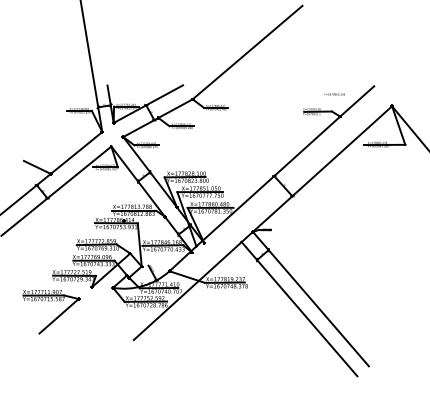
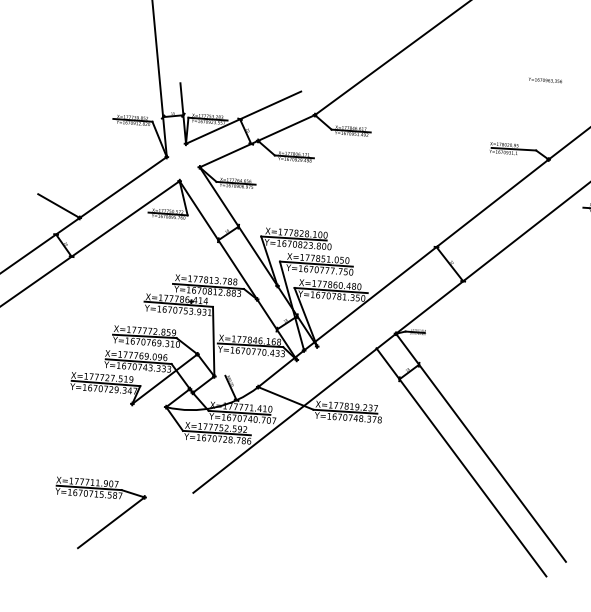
text: (334, 94) -> (545, 80), moved
part: (56, 317) -> (107, 524), moved

